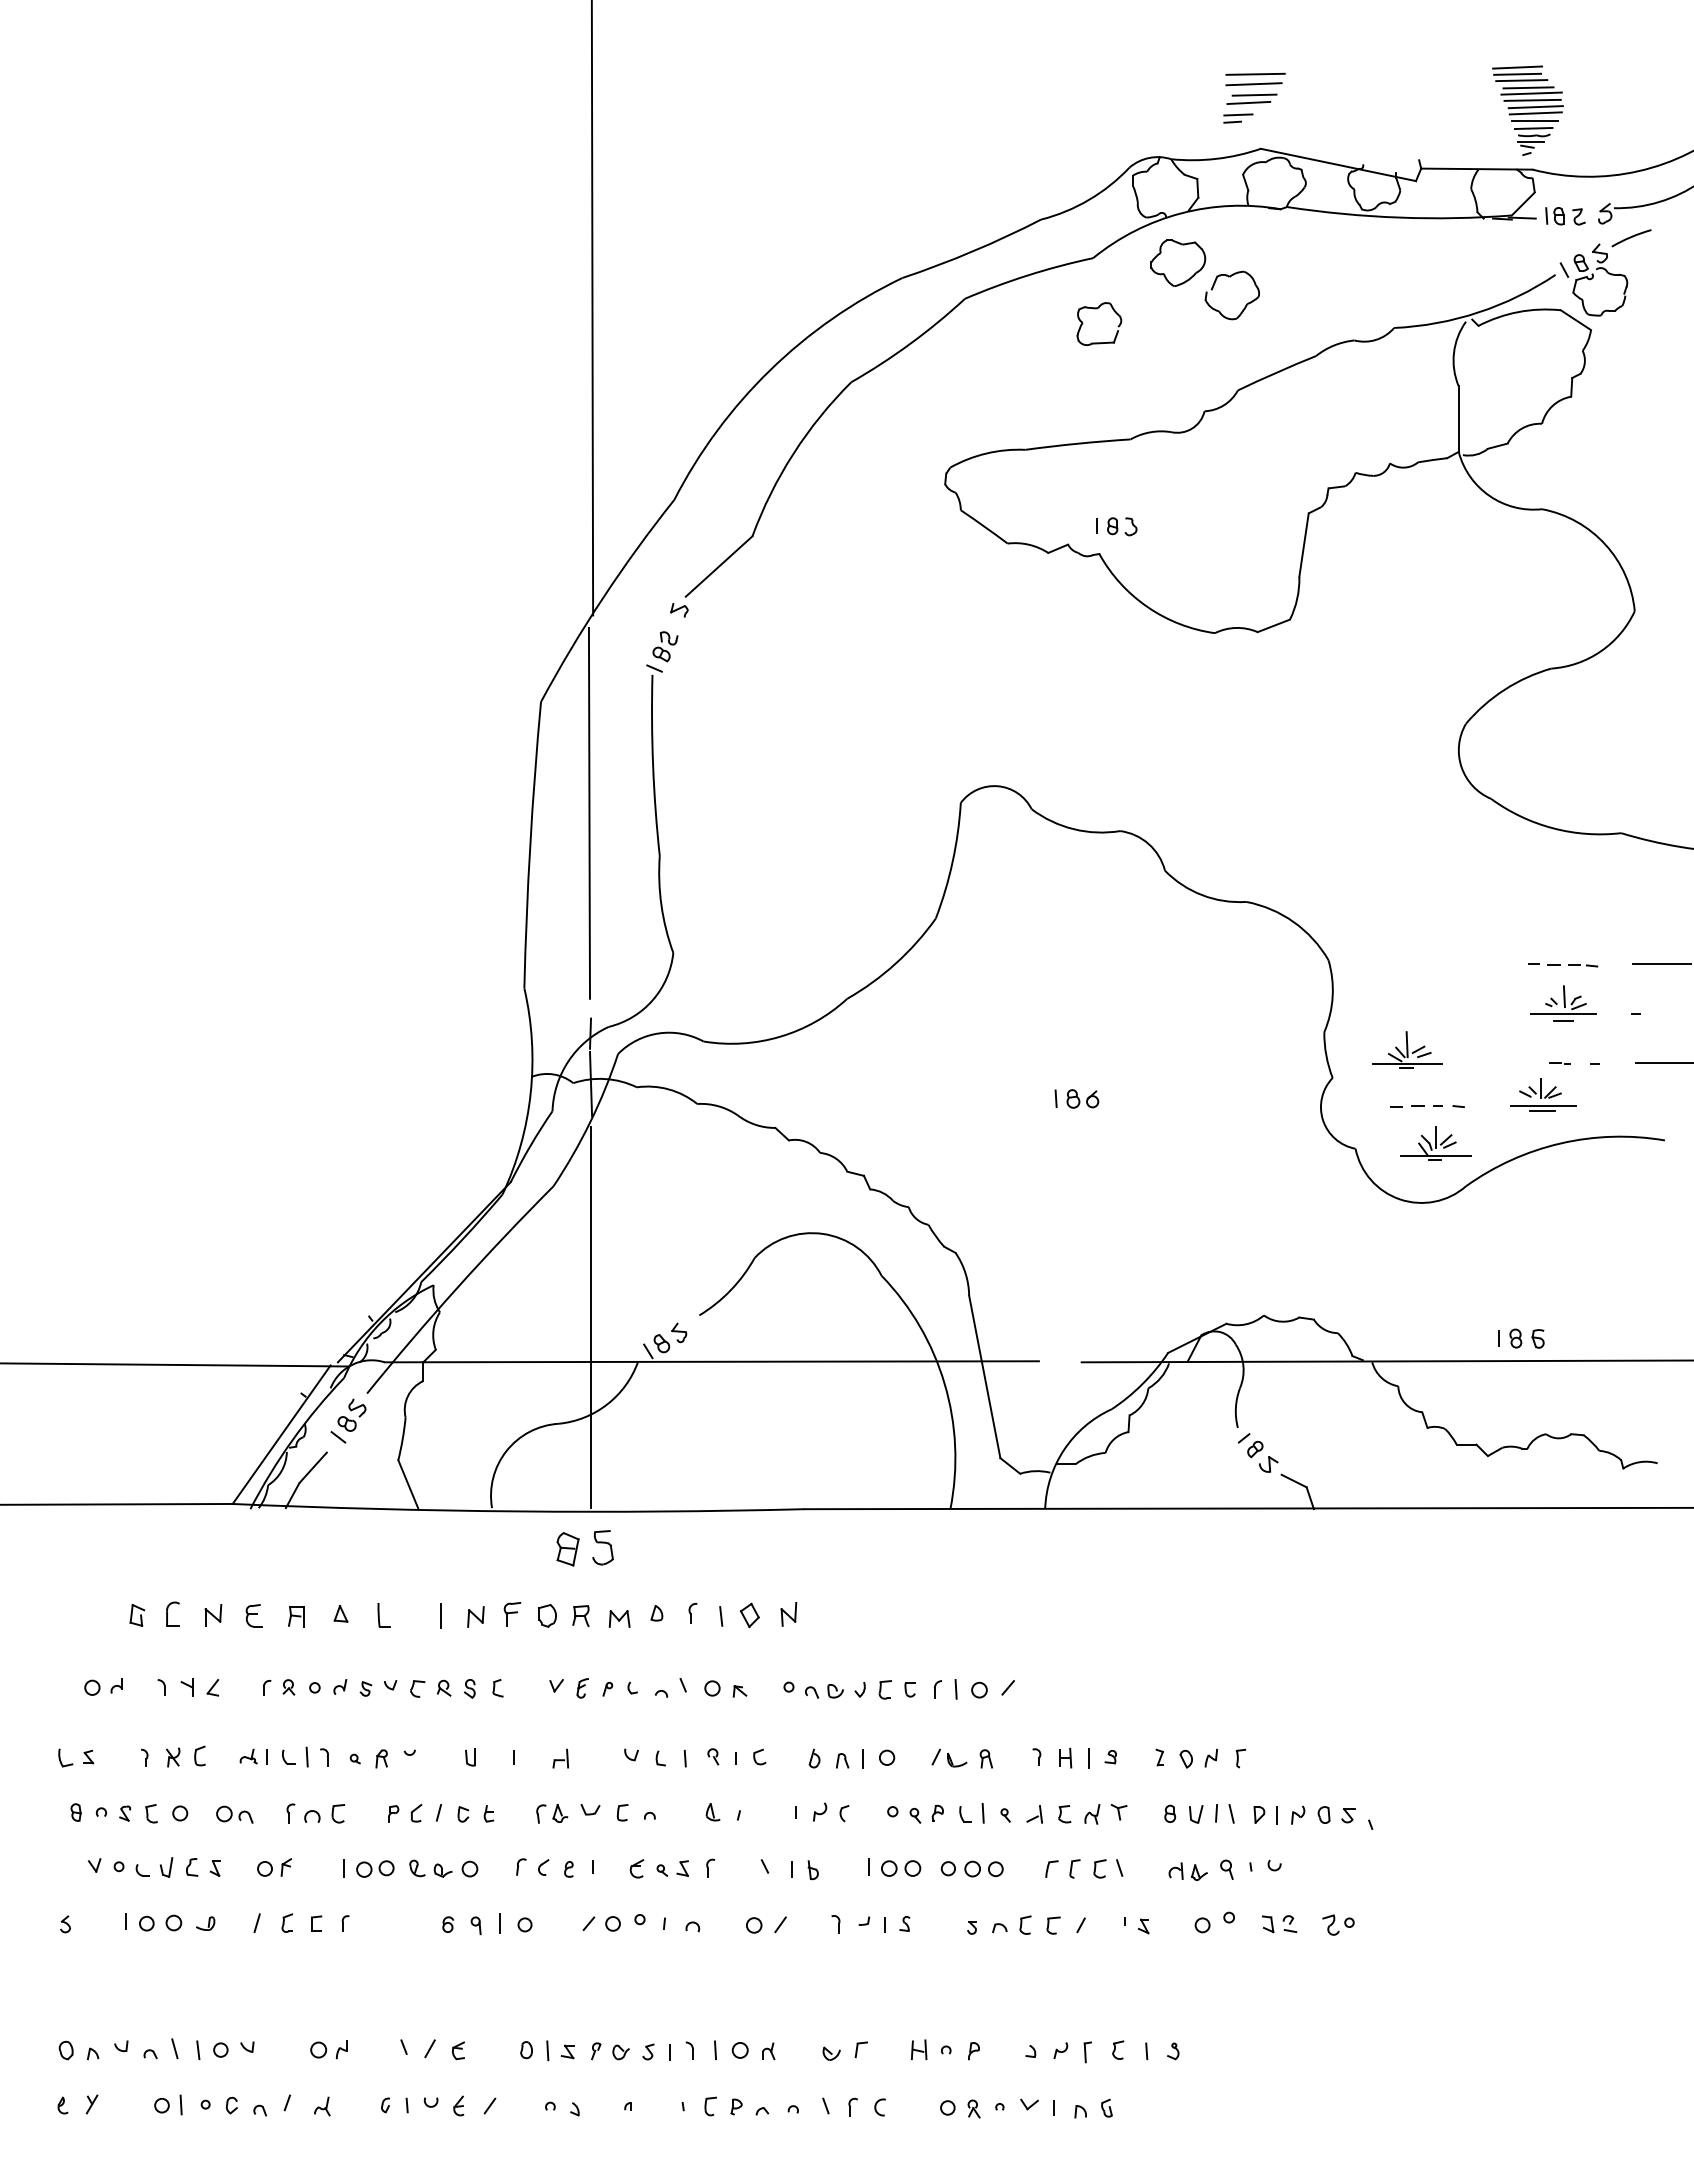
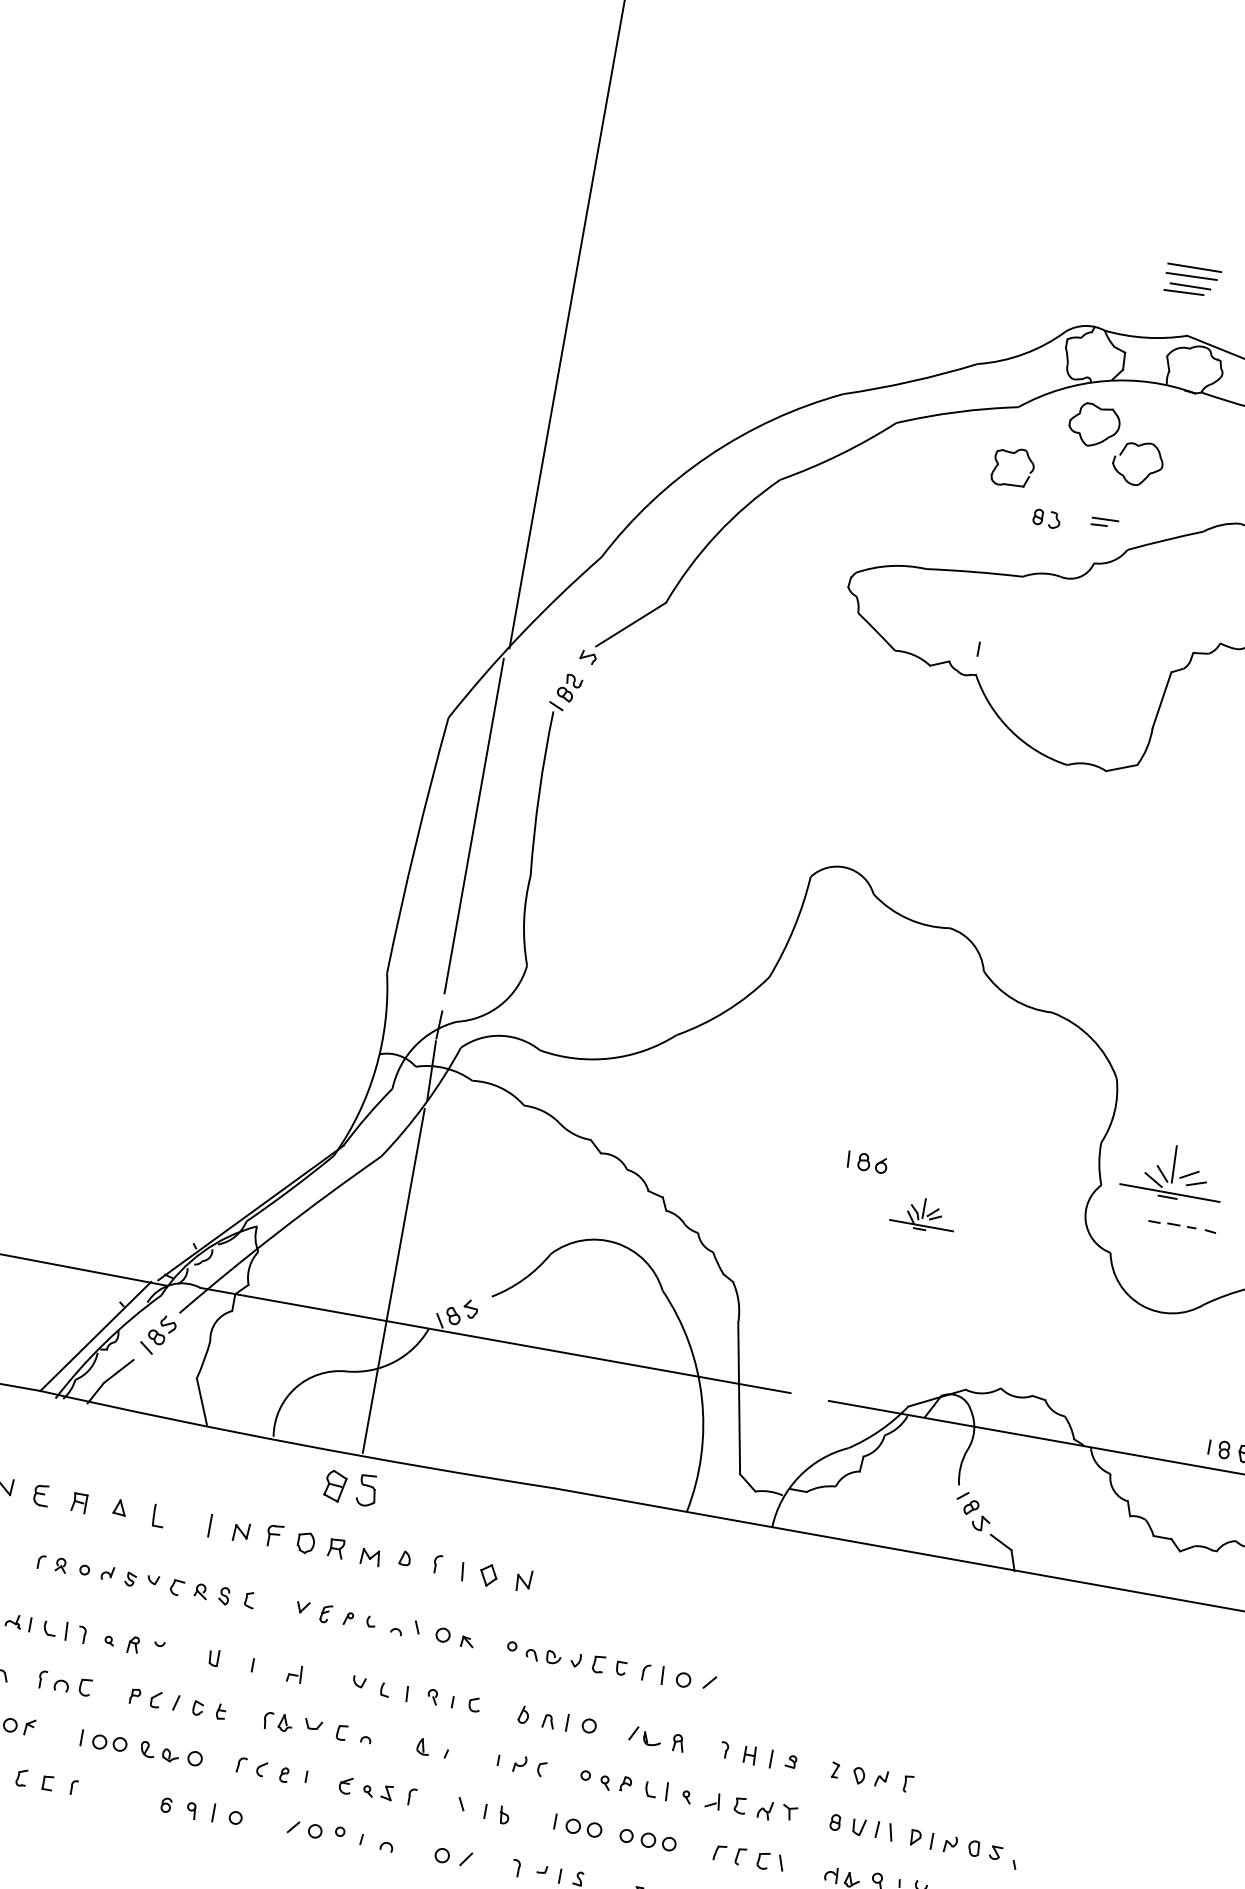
part: (1238, 118) -> (1105, 522), moved
part: (1122, 526) -> (1047, 518), moved
part: (1407, 1049) -> (1173, 1171), size x1.6
part: (1435, 1143) -> (922, 1214), moved

